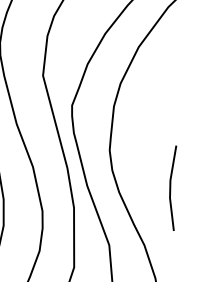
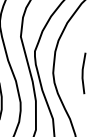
line: (172, 188) -> (83, 73), moved

